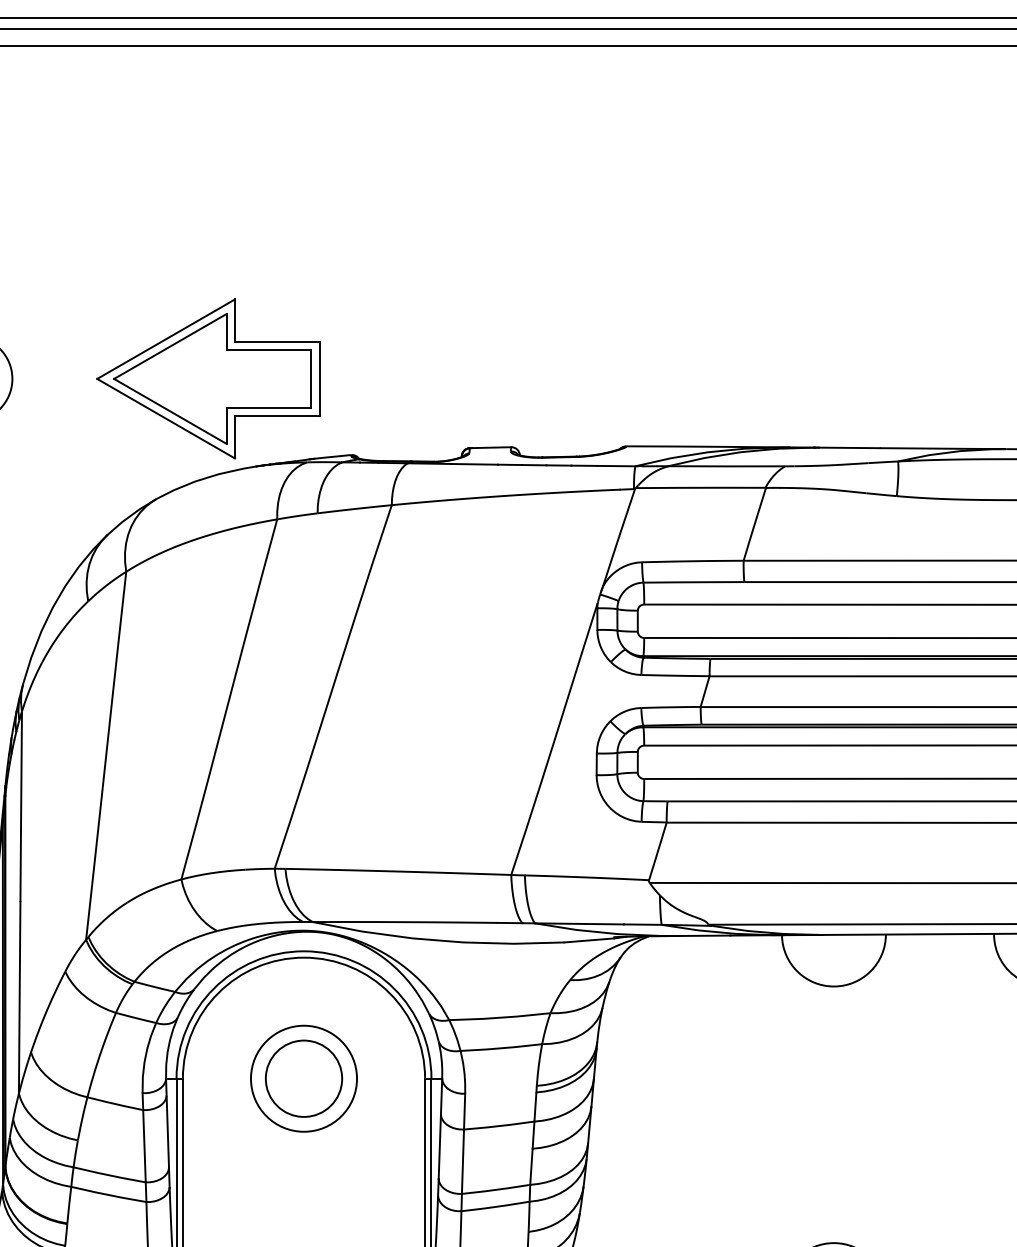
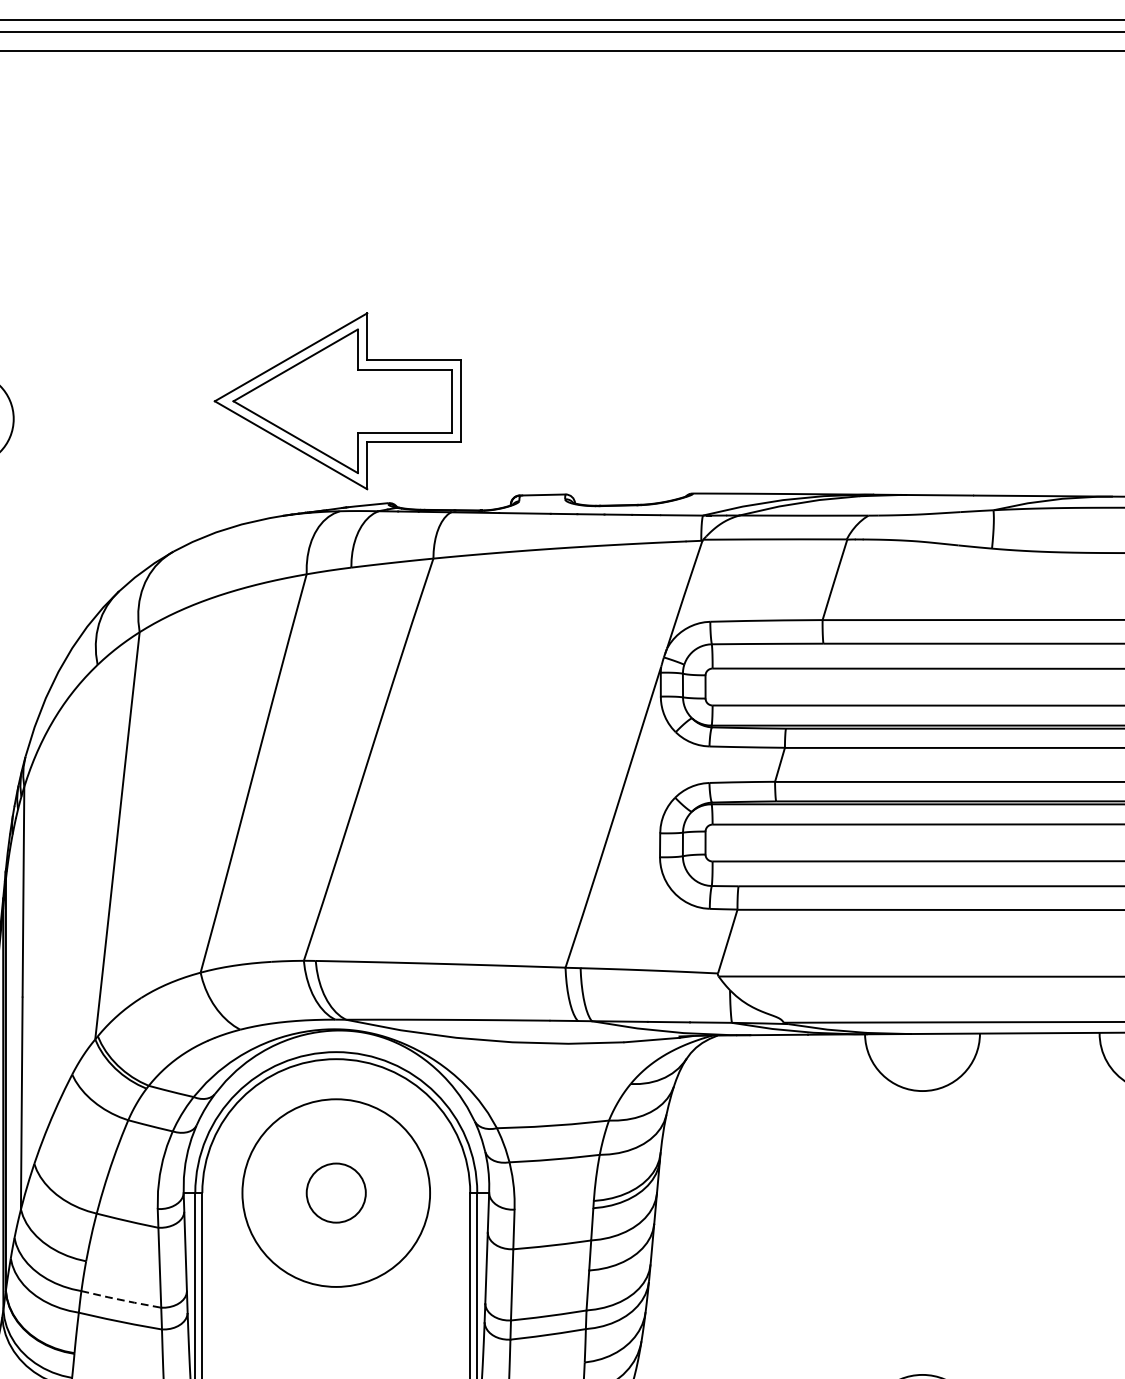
part: (208, 378) -> (337, 400), moved
circle: (303, 1078) -> (335, 1192), size x0.7
circle: (303, 1078) -> (335, 1192), size x1.6
line: (110, 1175) -> (122, 1300), solid -> dashed

